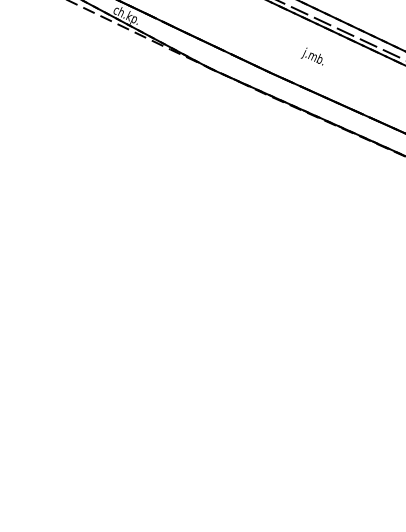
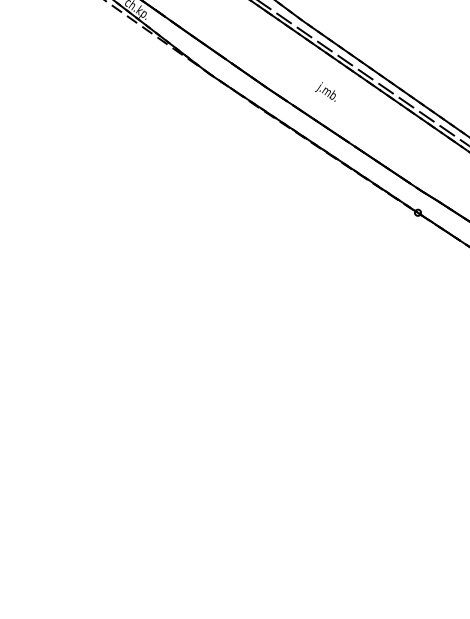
text: (311, 56) -> (325, 91), moved

